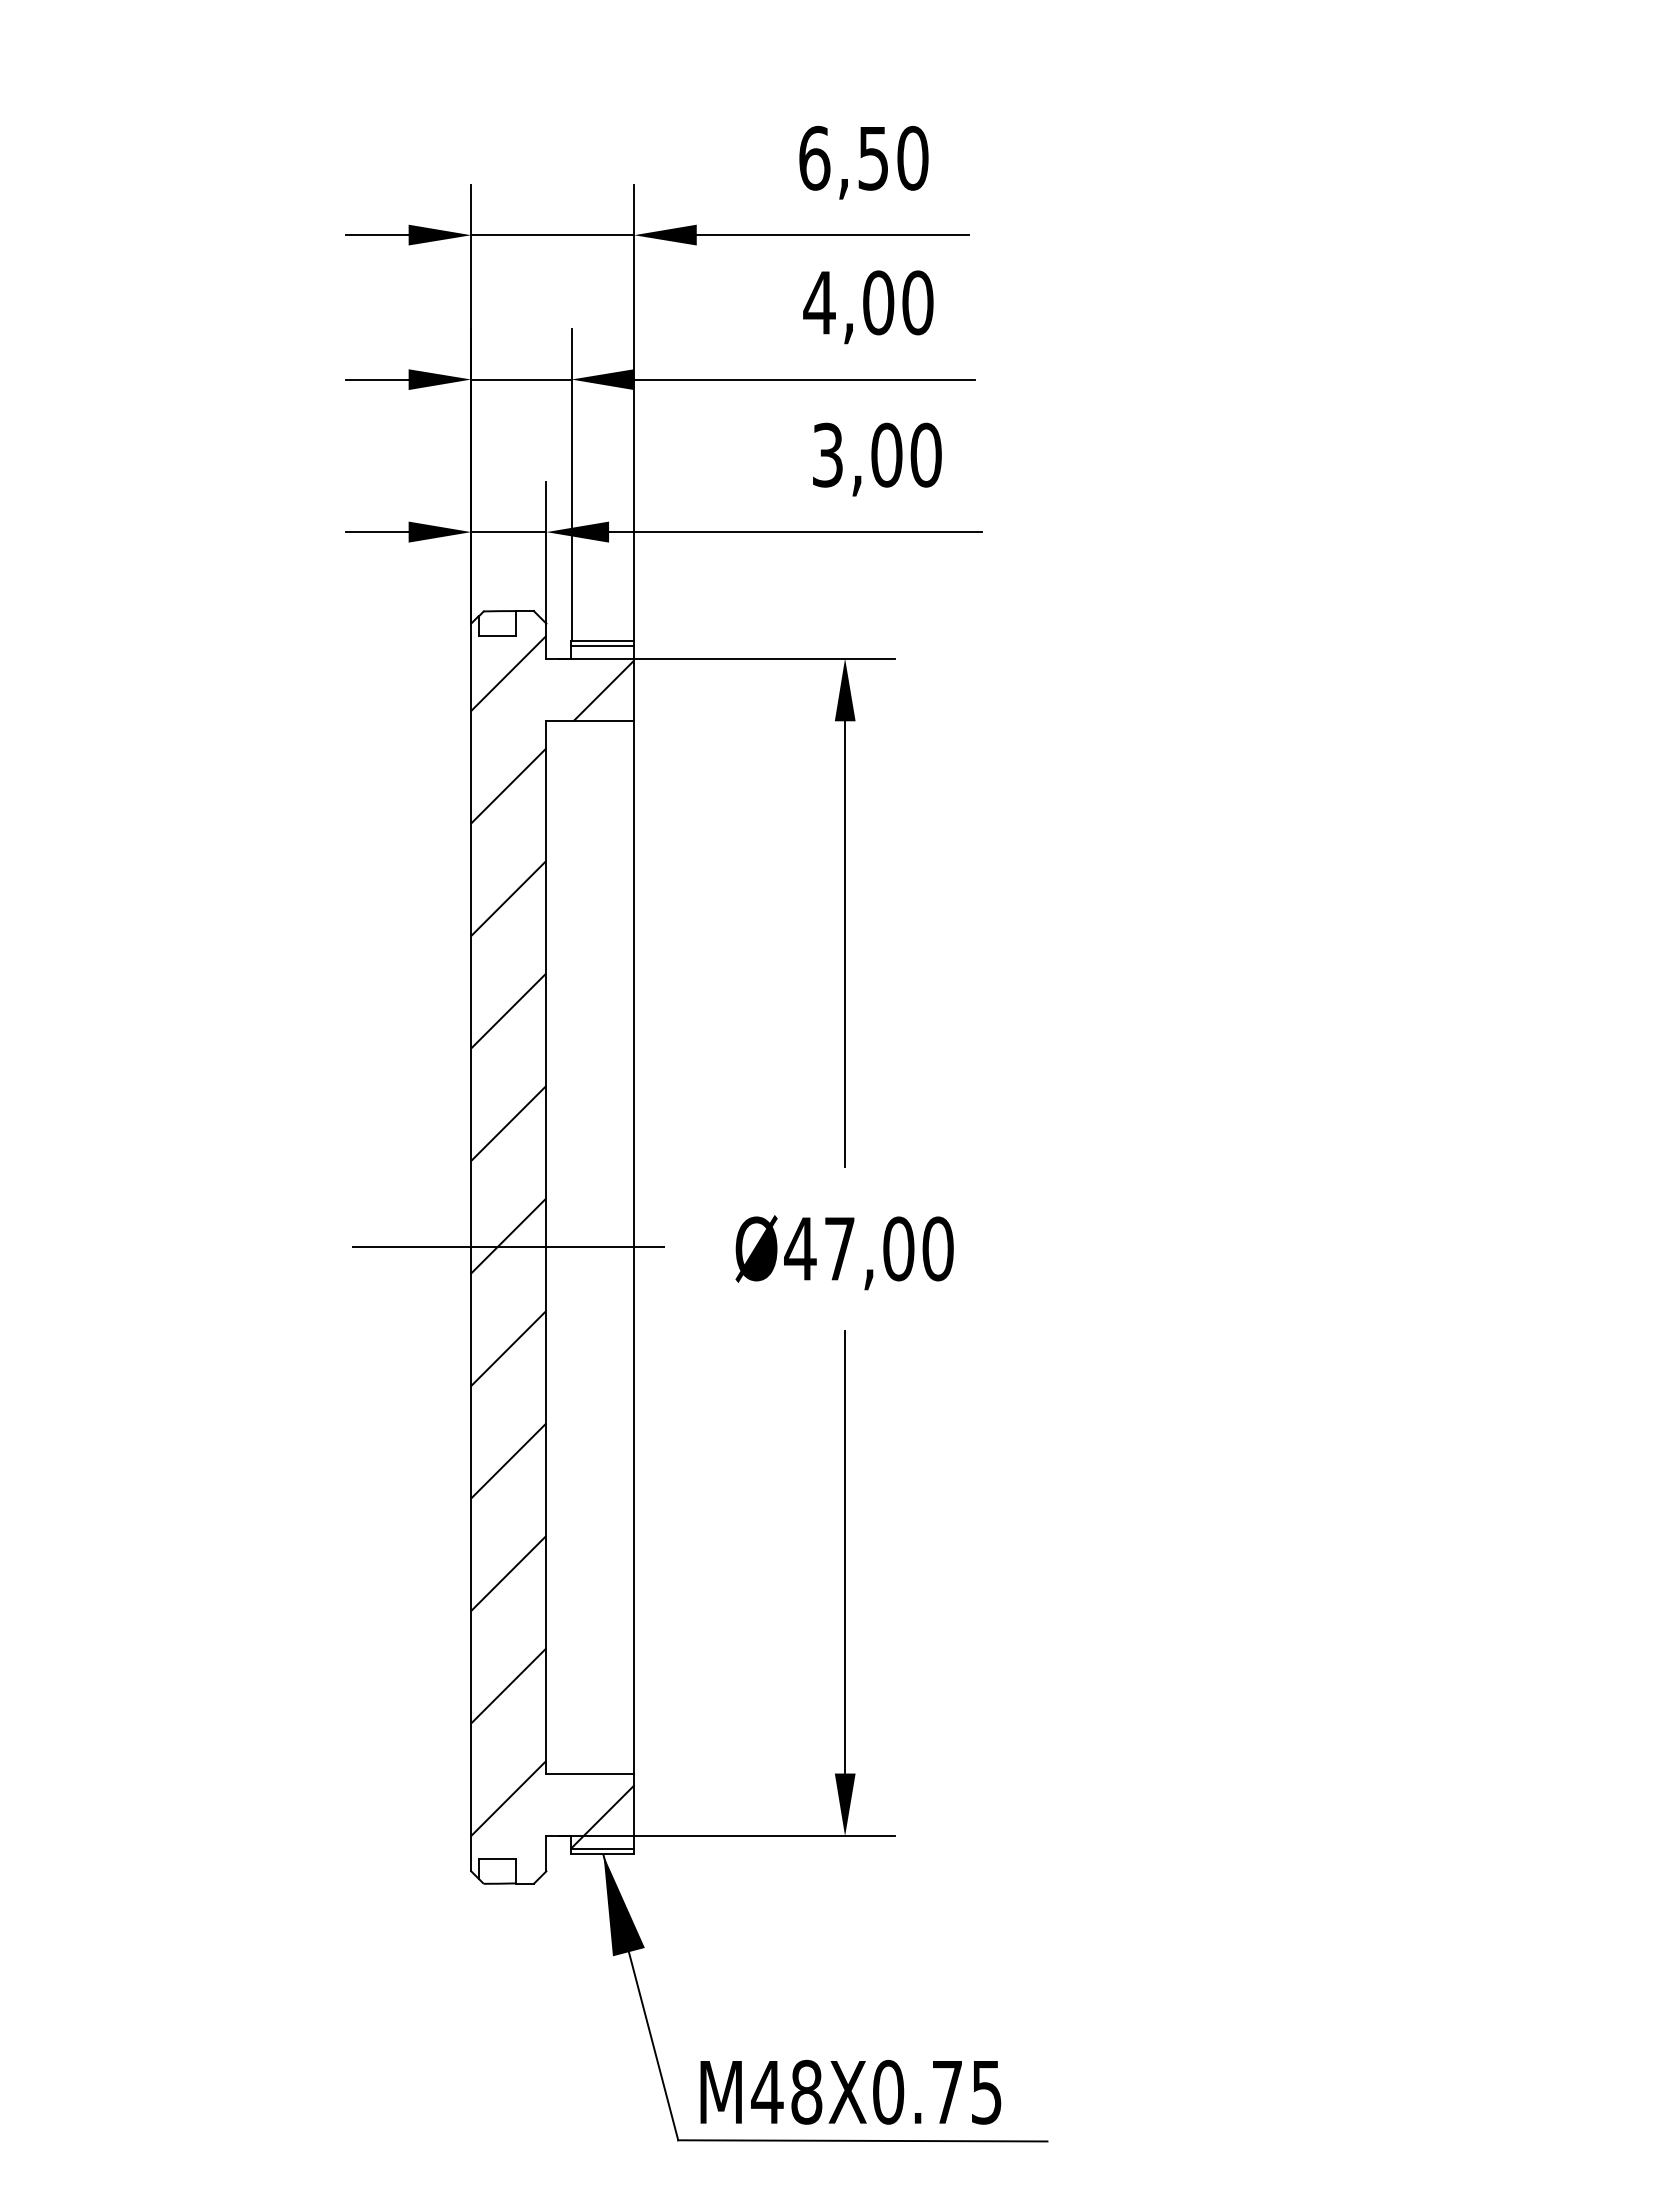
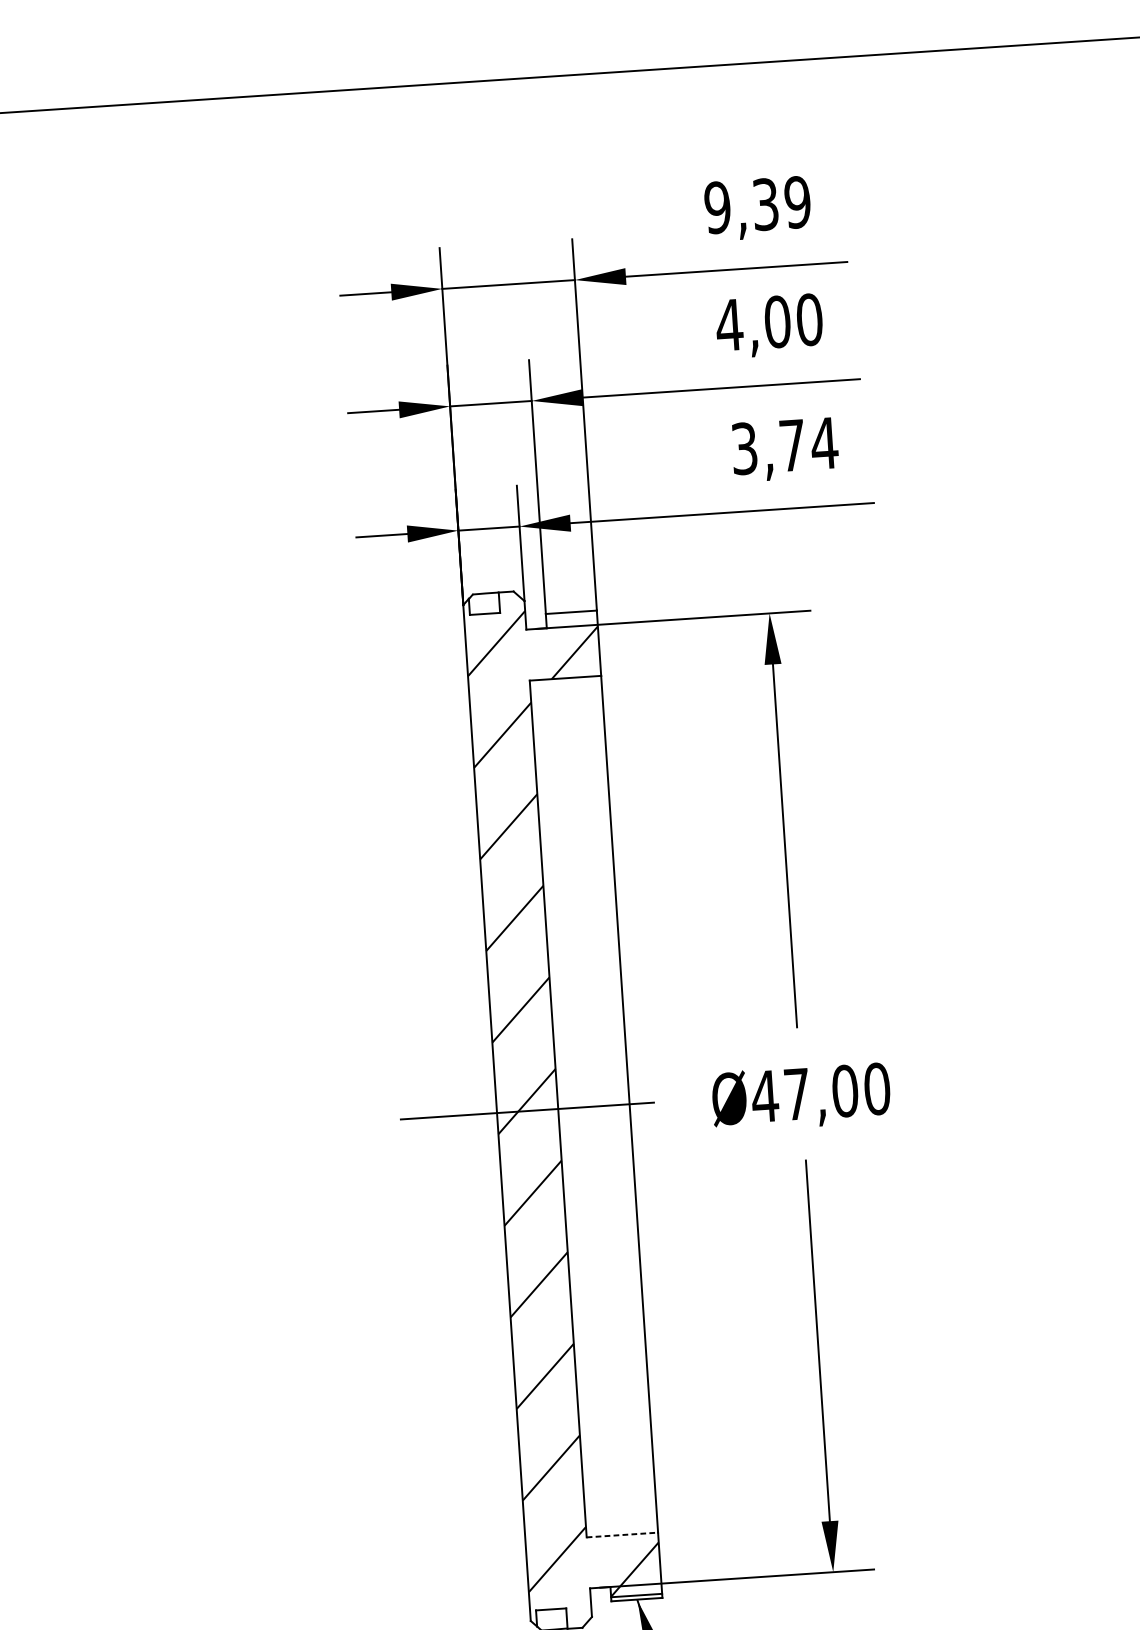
text: (863, 157) -> (757, 204), 6,50 -> 9,39
text: (906, 454) -> (808, 443), 3,00 -> 3,74
line: (602, 646) -> (571, 616), removed
line: (590, 1773) -> (622, 1534), solid -> dashed

